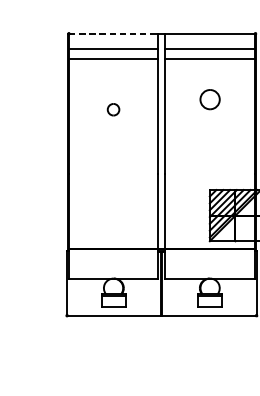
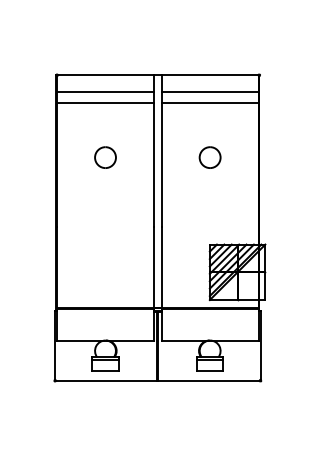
line: (114, 34) -> (106, 75), dashed -> solid
part: (209, 99) -> (209, 157), moved
part: (113, 109) -> (105, 157), size x1.67

